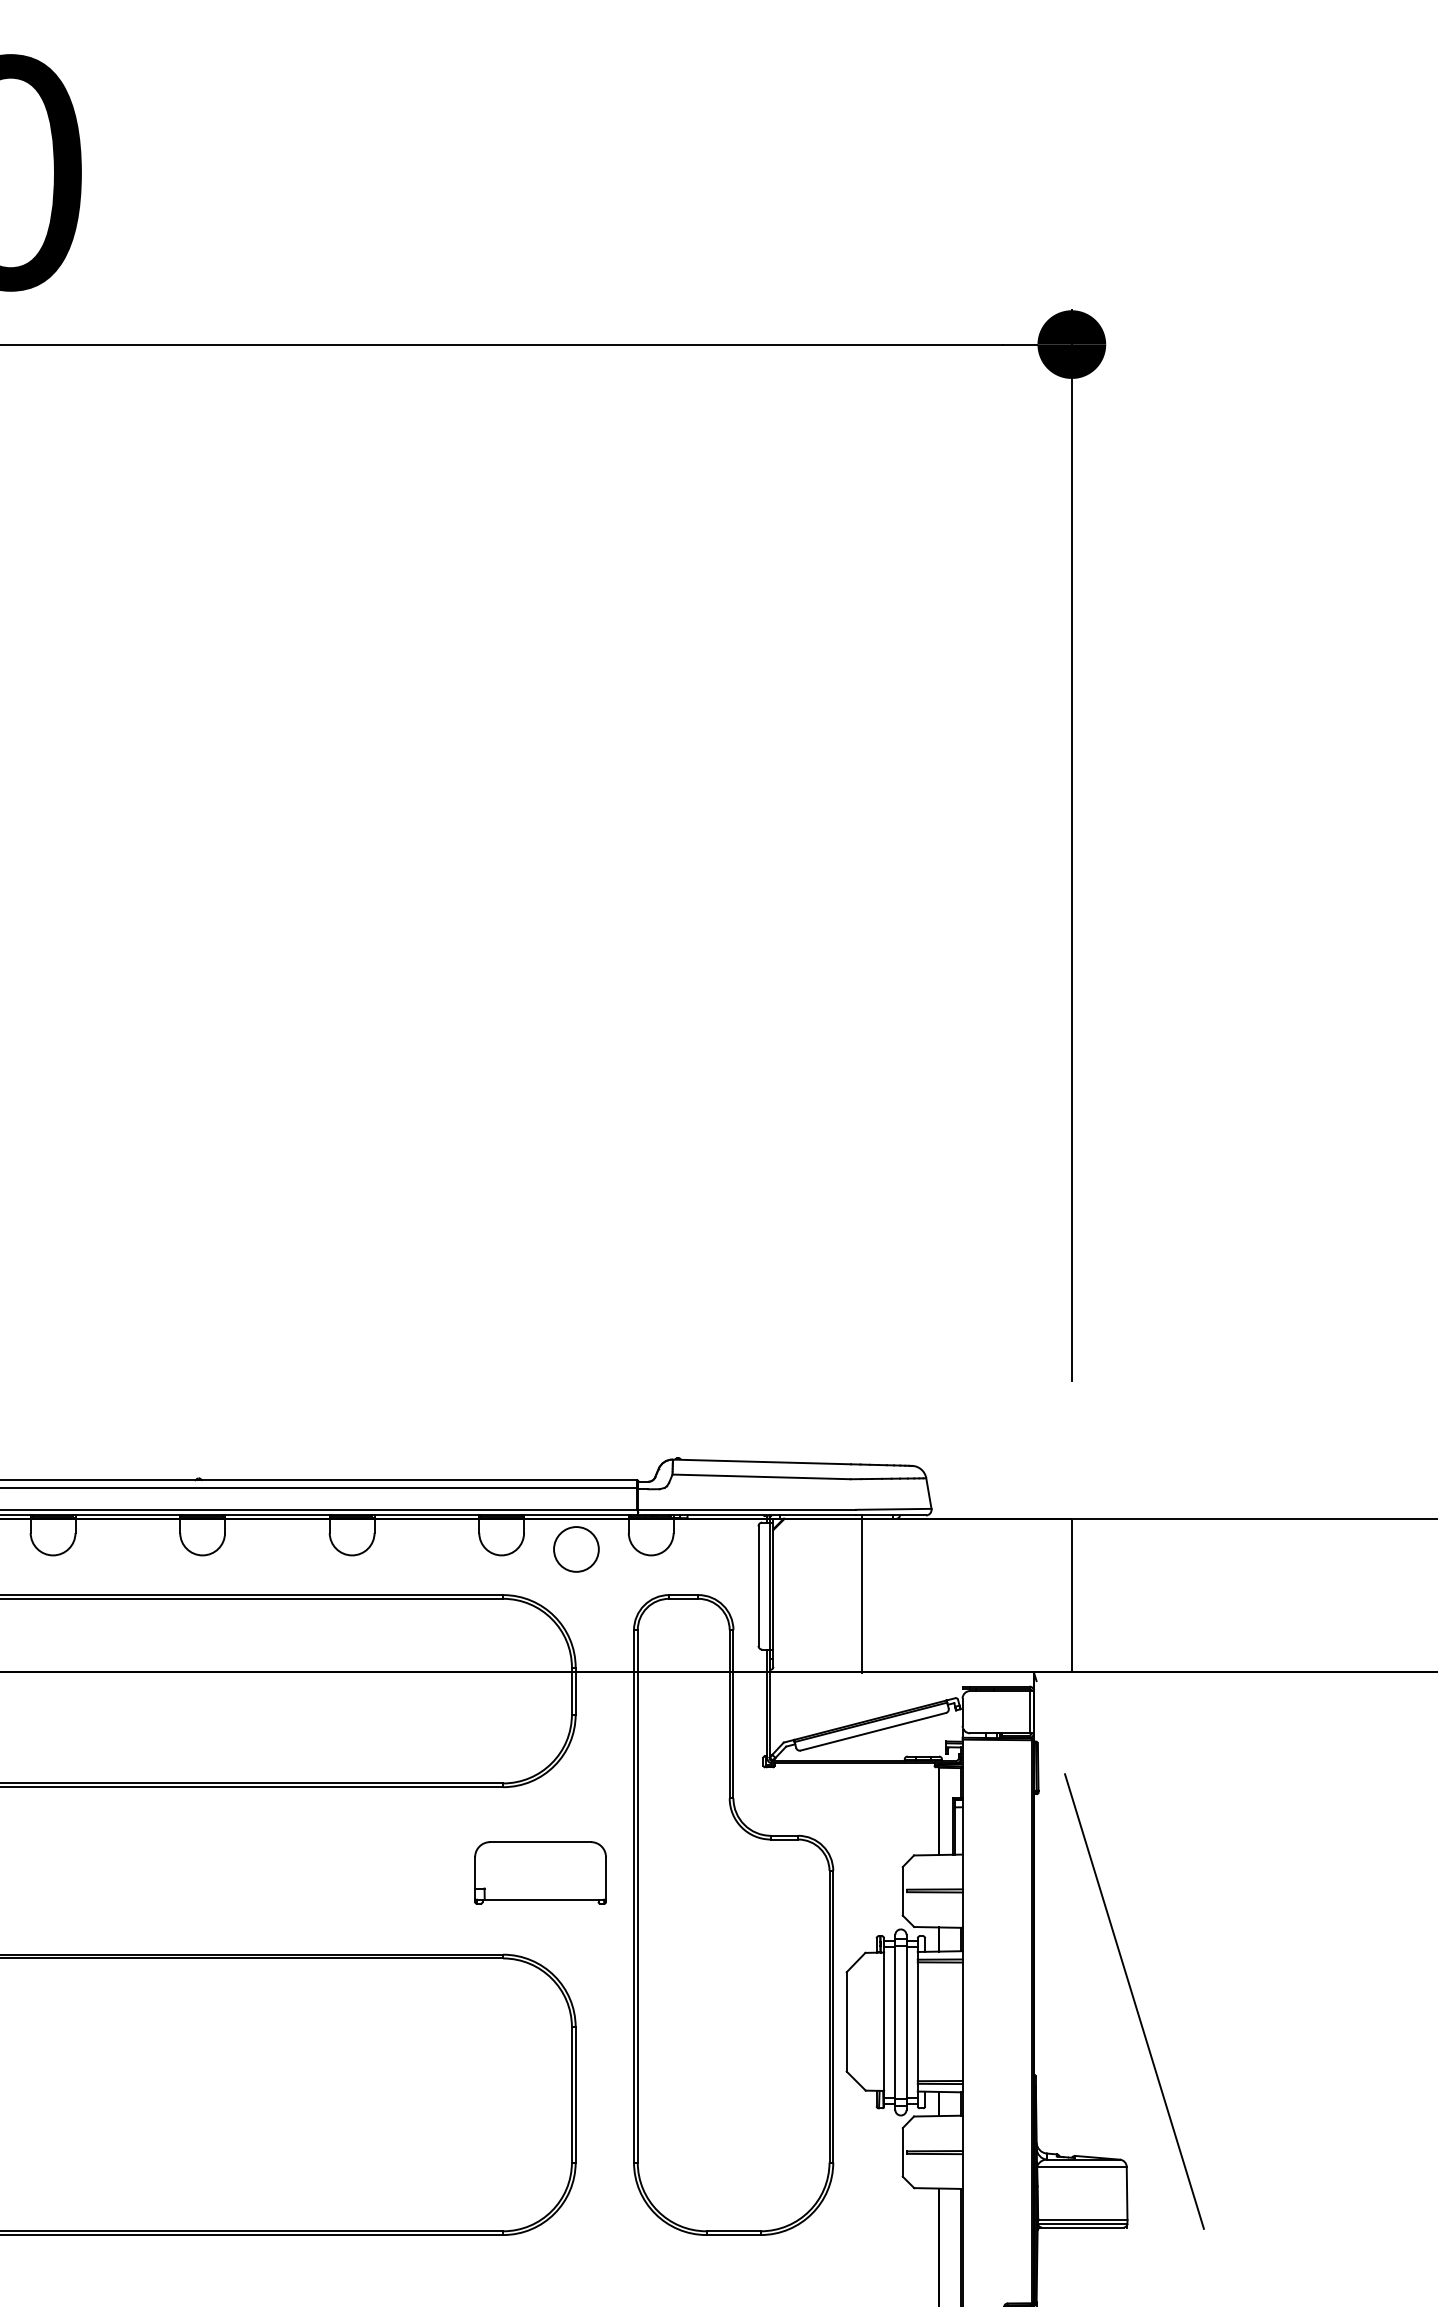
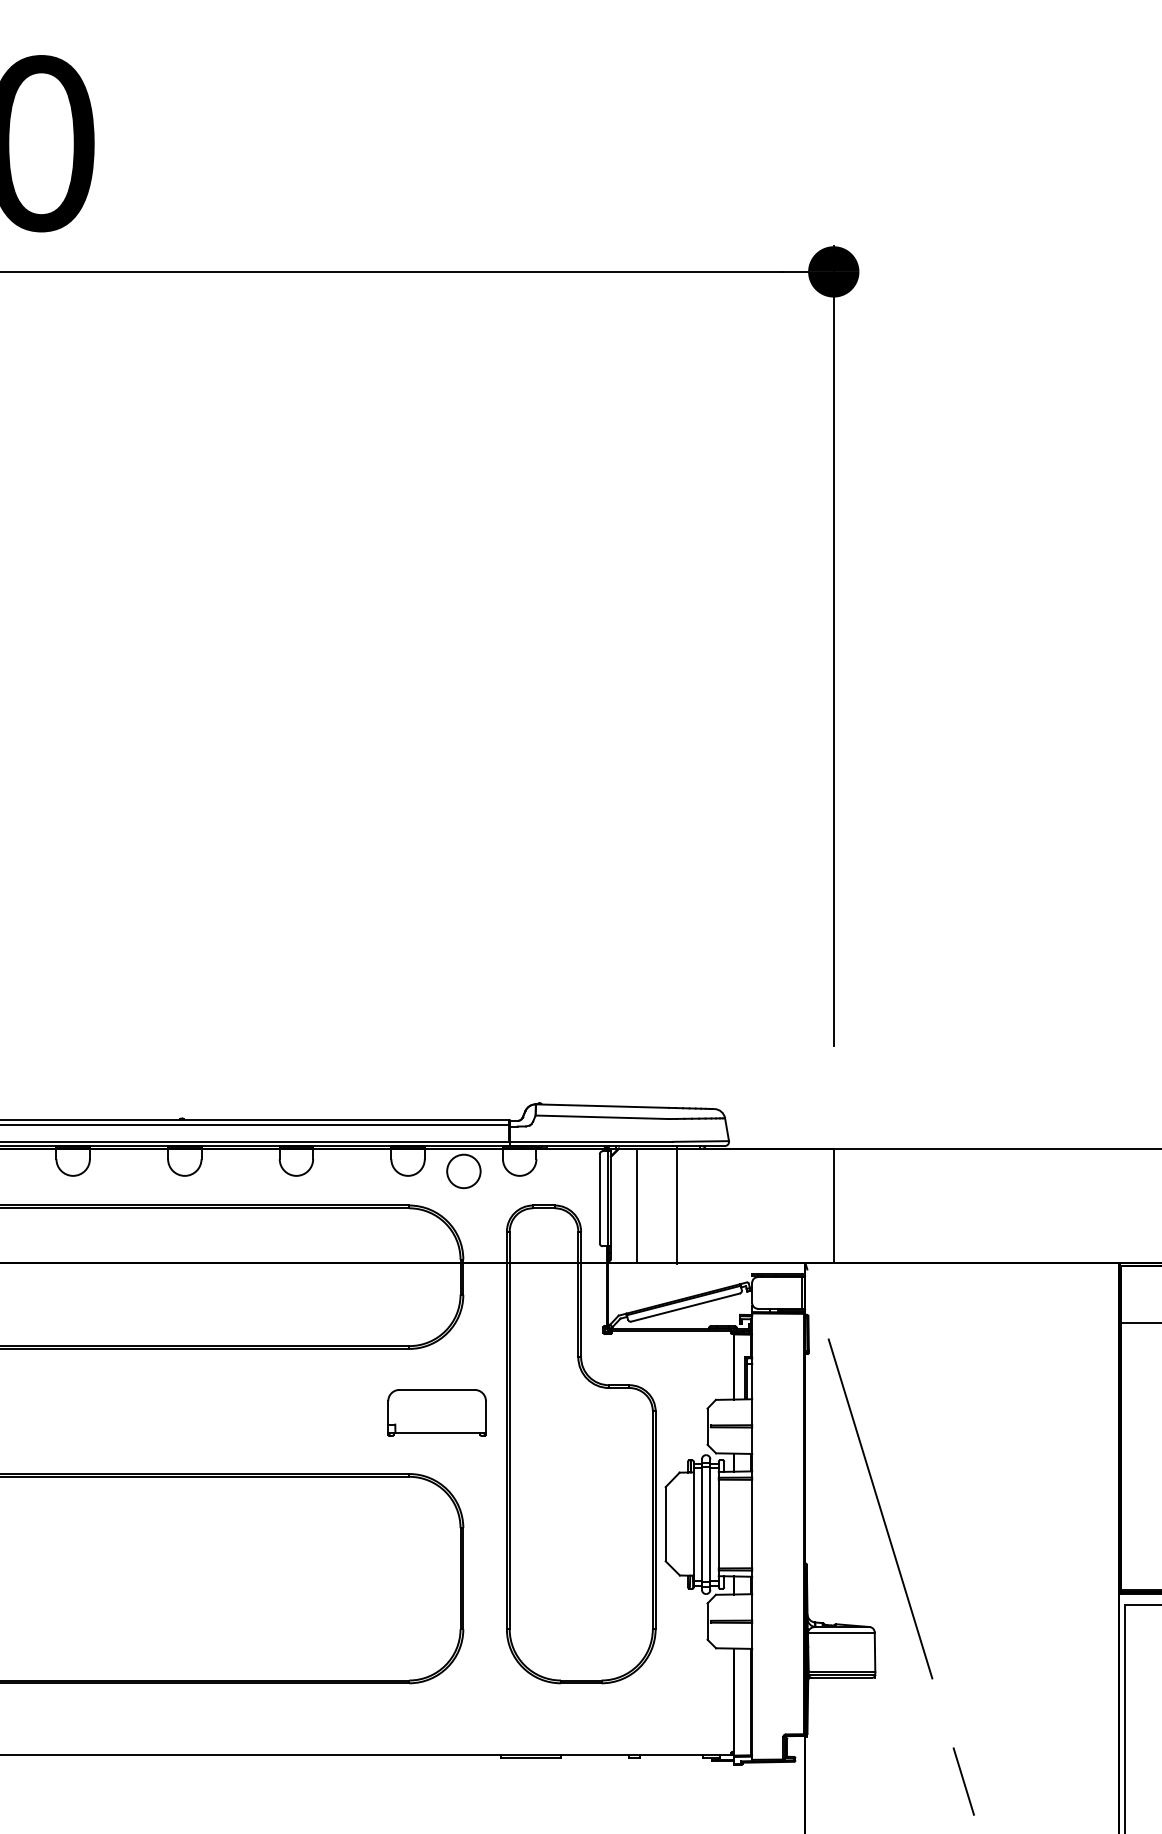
line: (808, 1595) -> (637, 1205), added

